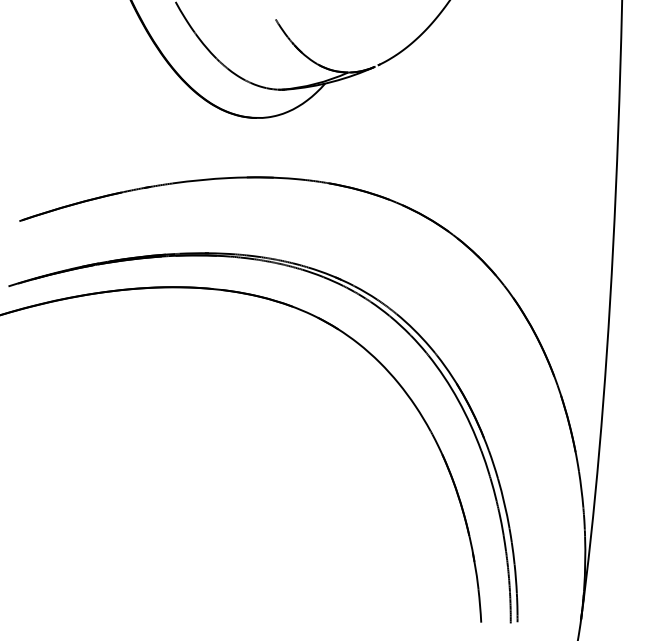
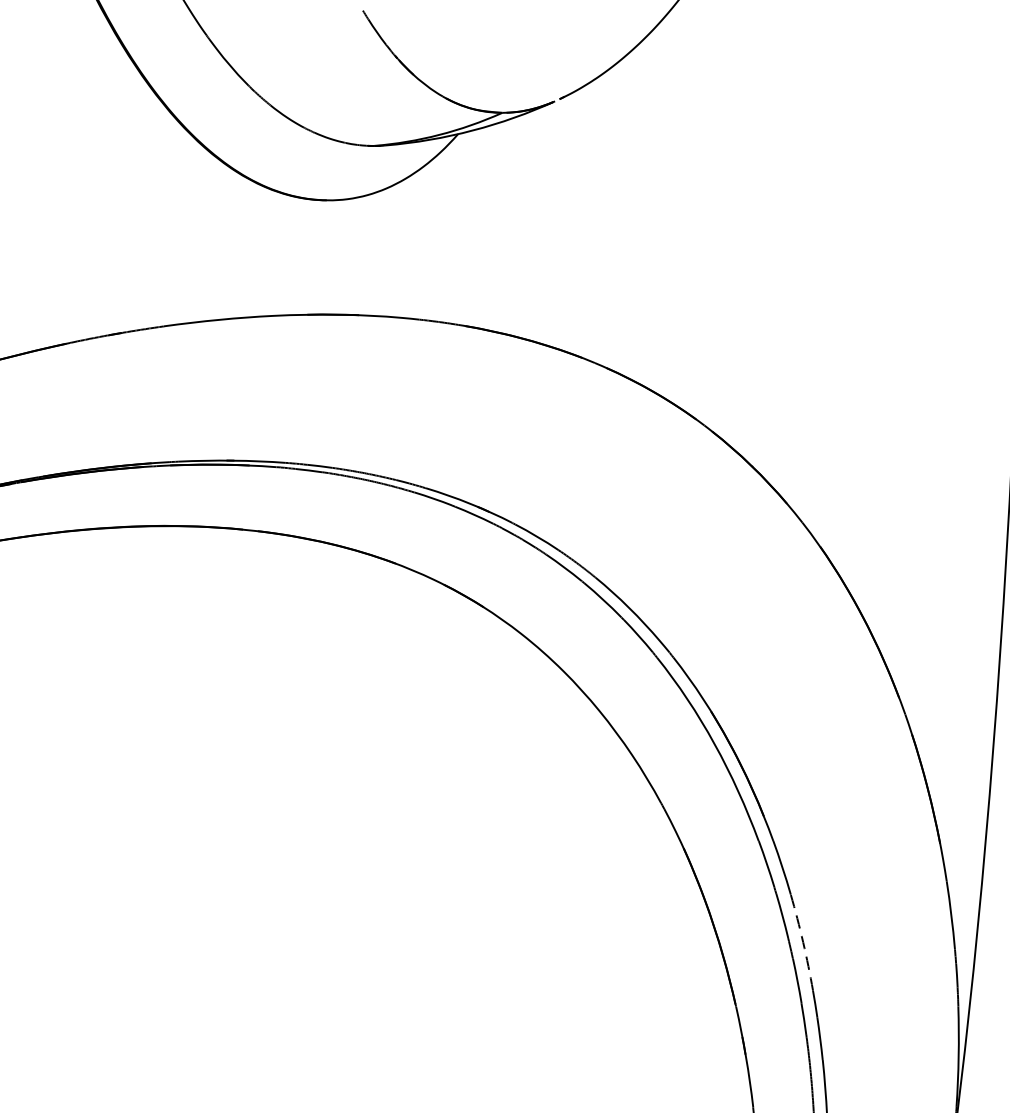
arc: (504, 503) -> (803, 942), solid -> dashed

